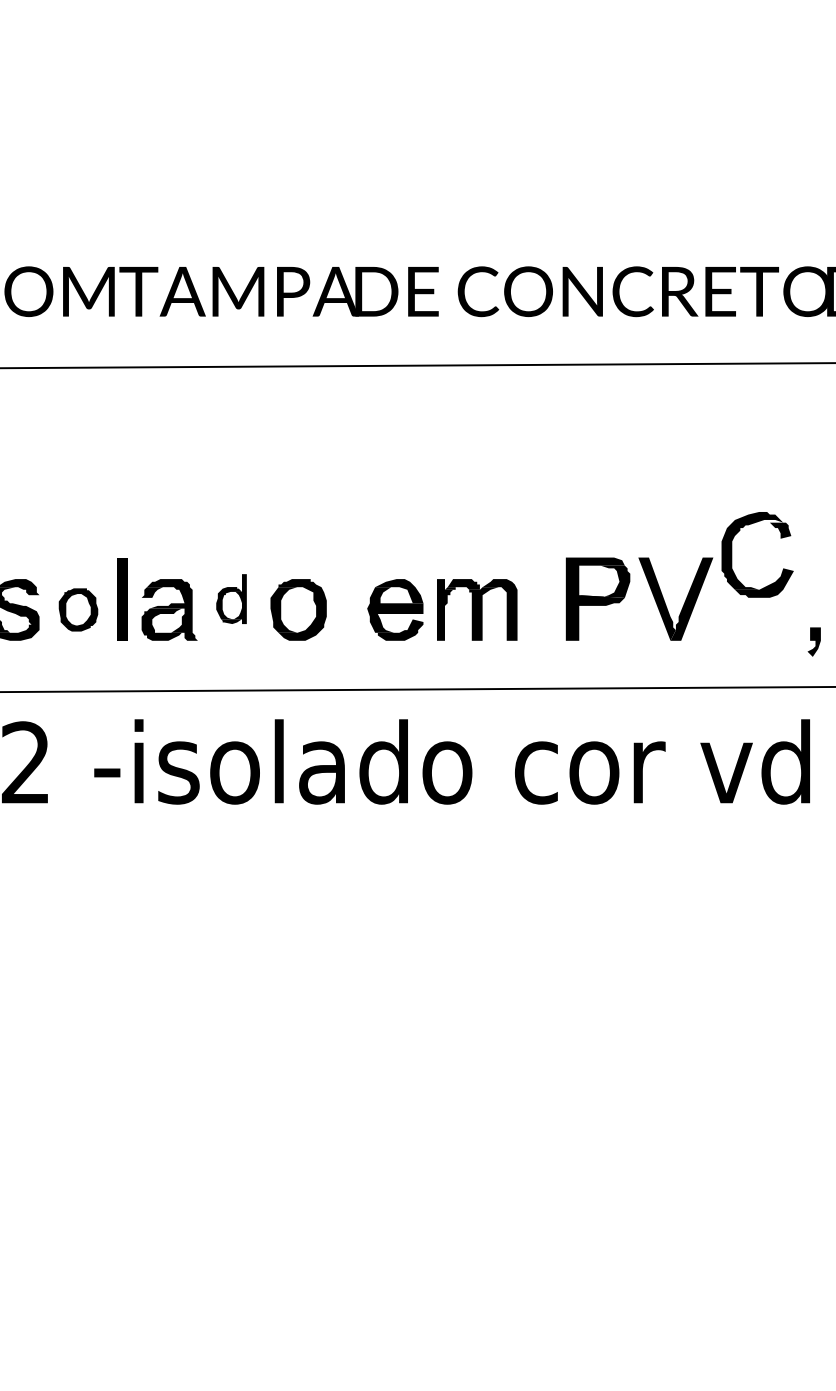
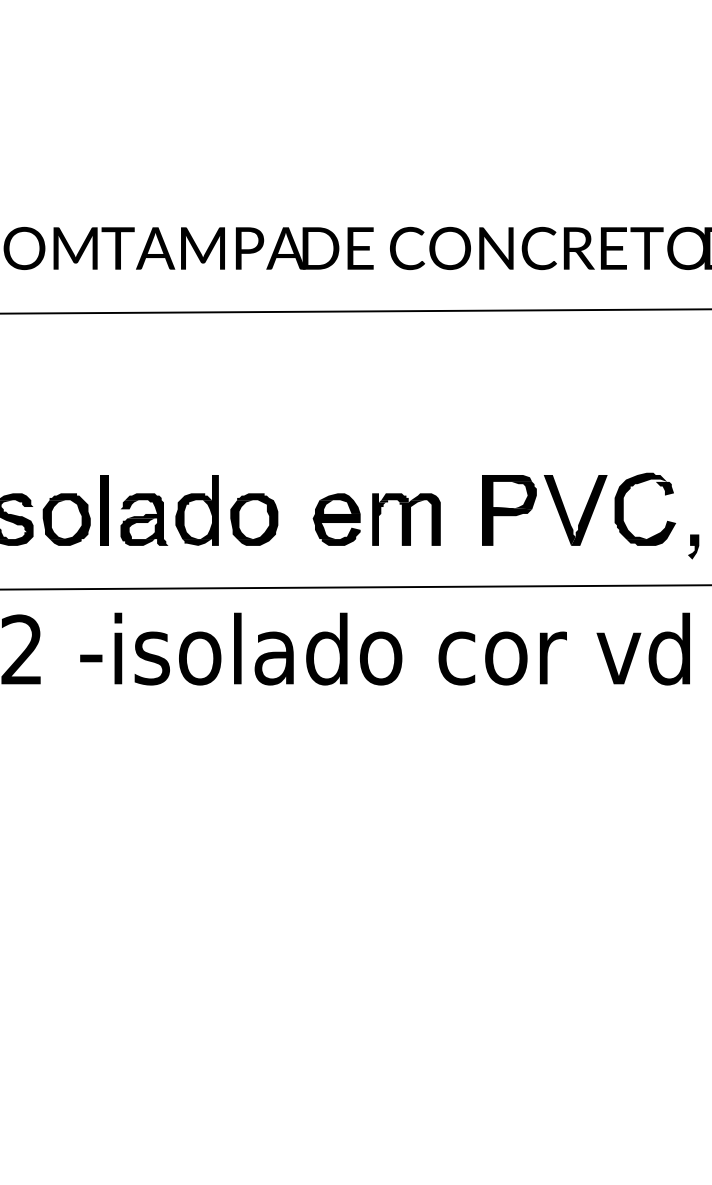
part: (732, 554) -> (623, 509), moved
part: (231, 598) -> (197, 509), size x1.67
part: (78, 609) -> (66, 519), size x1.43

